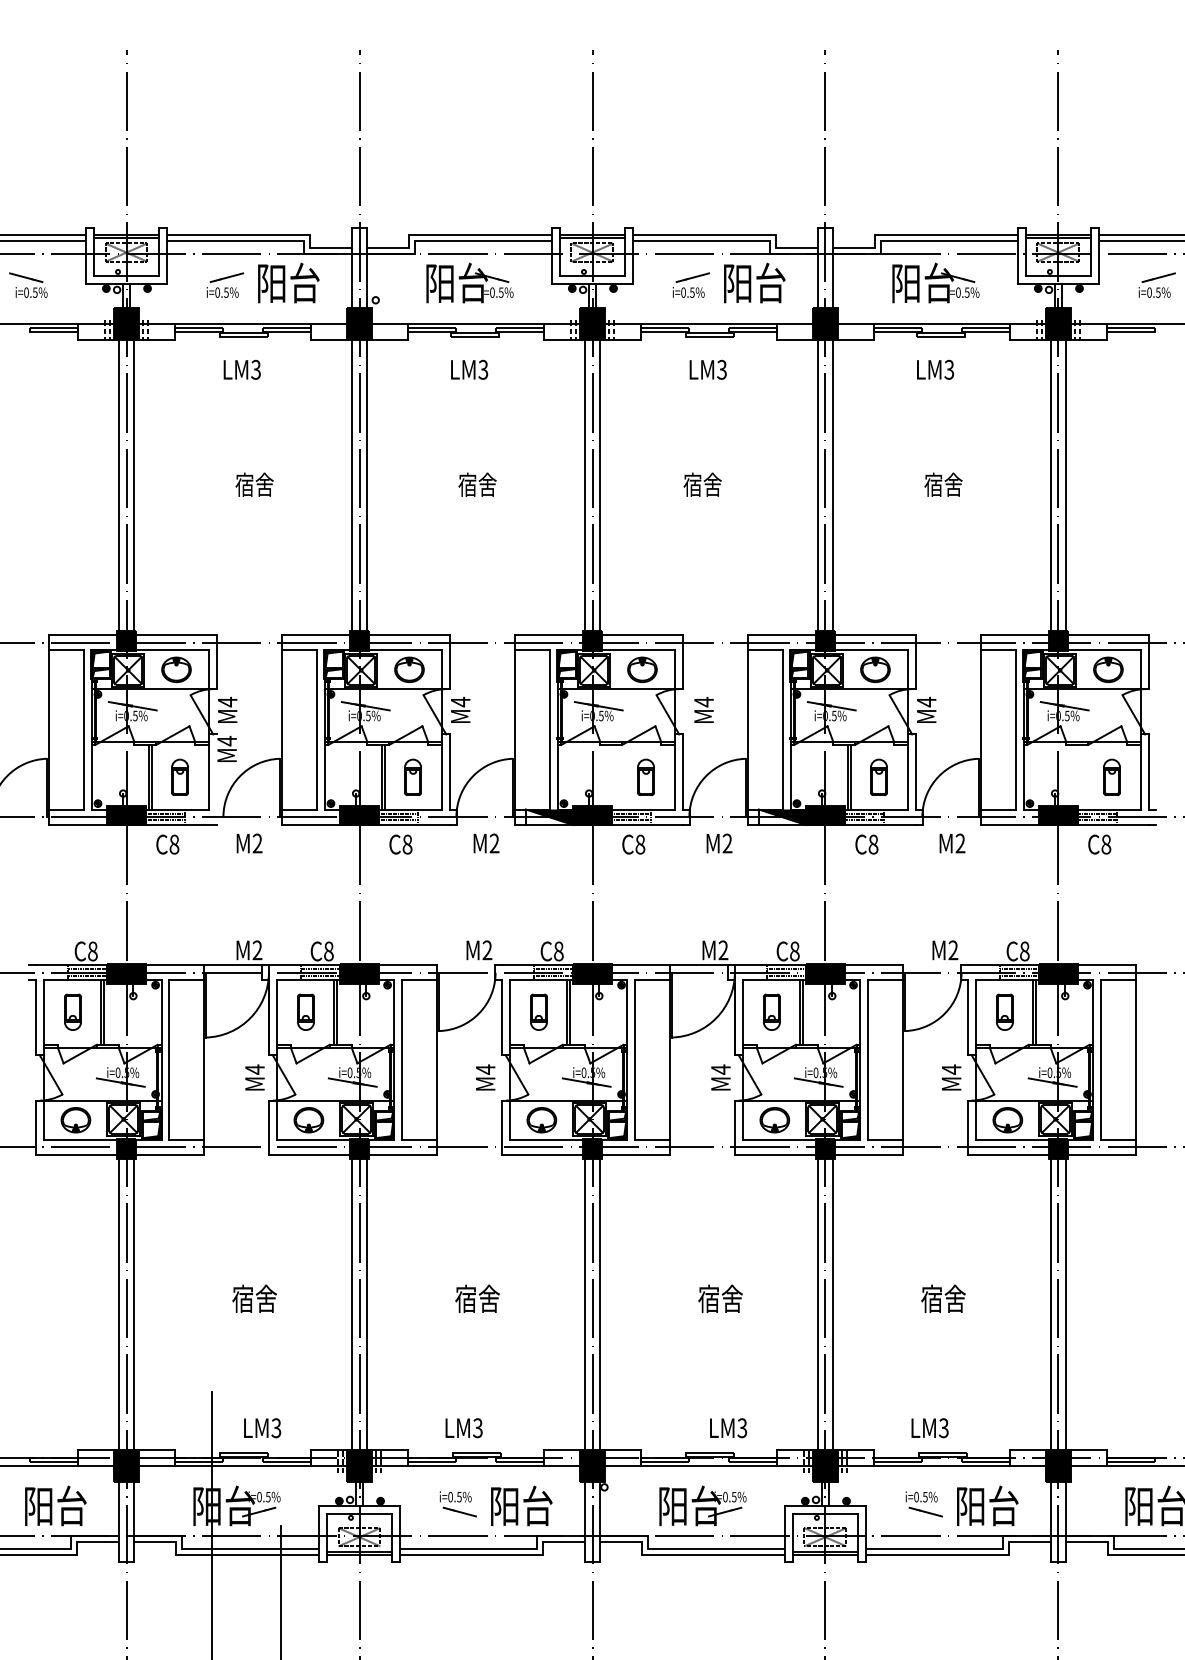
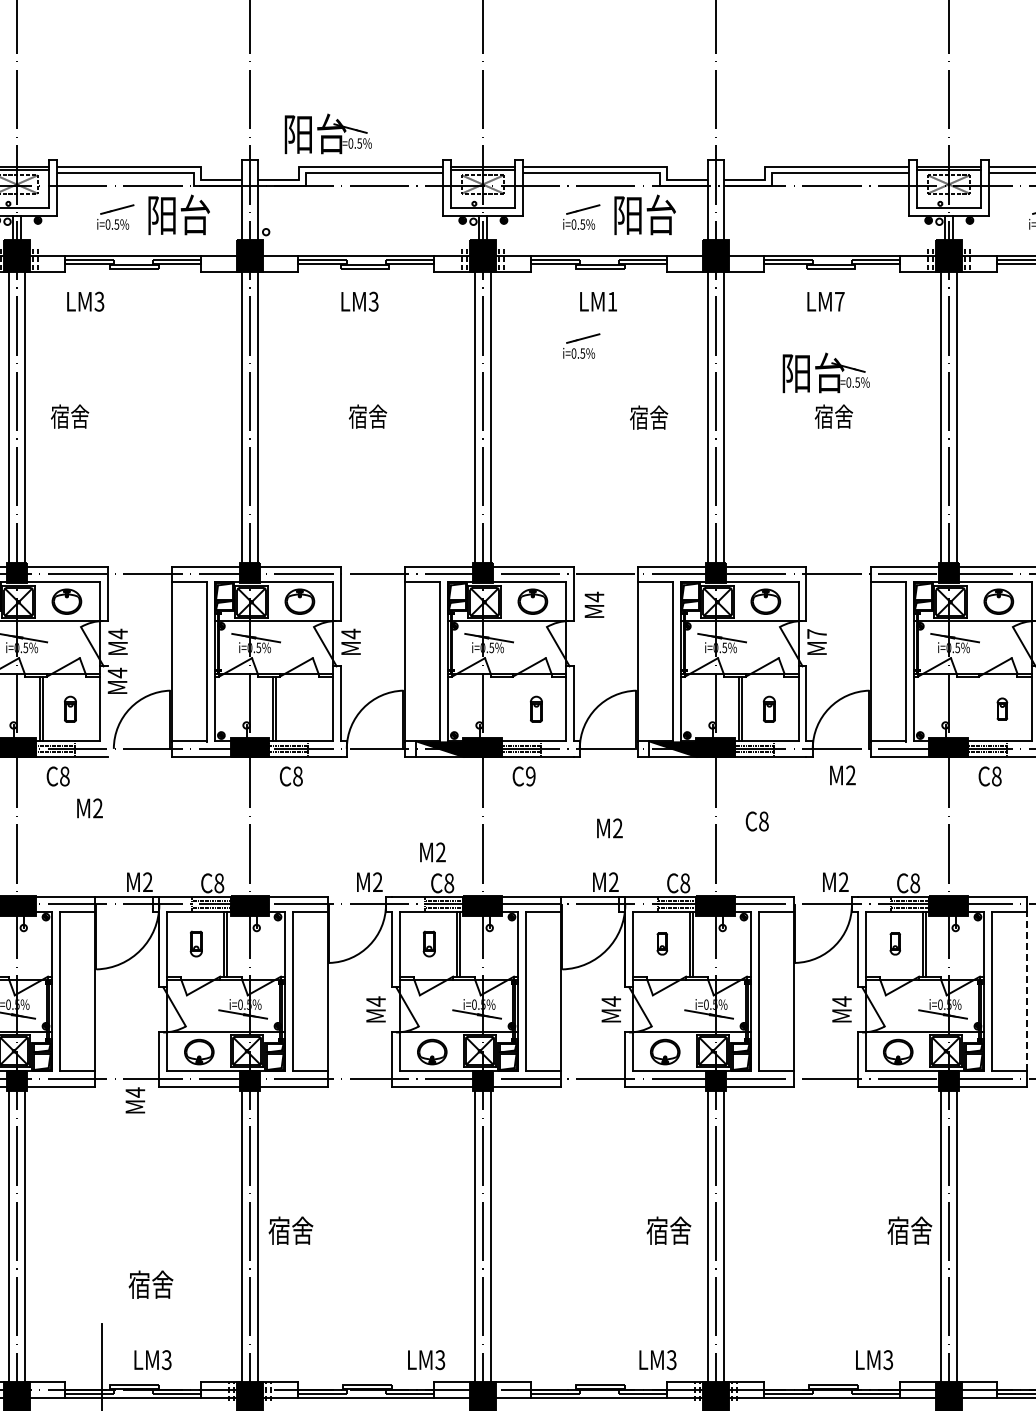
part: (469, 282) -> (327, 133), moved
part: (935, 282) -> (825, 372), moved
text: (241, 369) -> (84, 301), moved
text: (721, 369) -> (611, 301), LM3 -> LM1
text: (949, 369) -> (839, 301), LM3 -> LM7
part: (690, 413) -> (580, 345), added
text: (254, 484) -> (69, 416), moved
text: (702, 484) -> (648, 417), moved
text: (926, 701) -> (816, 633), M4 -> M7
text: (703, 709) -> (593, 604), moved
part: (179, 776) -> (69, 708), size x0.7
part: (412, 776) -> (302, 708), removed
part: (645, 776) -> (535, 708), size x0.7
part: (878, 776) -> (768, 708), size x0.7
part: (1111, 776) -> (1001, 708), size x0.6
text: (249, 843) -> (89, 808), moved
text: (486, 843) -> (432, 852), moved
text: (719, 843) -> (609, 828), moved
text: (640, 844) -> (530, 776), C8 -> C9
text: (866, 844) -> (756, 821), moved
part: (305, 1011) -> (195, 943), size x0.7
part: (538, 1011) -> (428, 943), size x0.7
part: (771, 1011) -> (661, 943), size x0.6
part: (1004, 1011) -> (894, 943), size x0.6
line: (1136, 1059) -> (1026, 991), solid -> dashed
text: (254, 1077) -> (134, 1100), moved
text: (254, 1298) -> (150, 1284), moved
text: (477, 1298) -> (290, 1230), moved
text: (720, 1298) -> (668, 1230), moved
text: (943, 1298) -> (909, 1230), moved
text: (463, 1428) -> (425, 1360), moved
text: (728, 1428) -> (657, 1360), moved
text: (929, 1428) -> (873, 1360), moved

